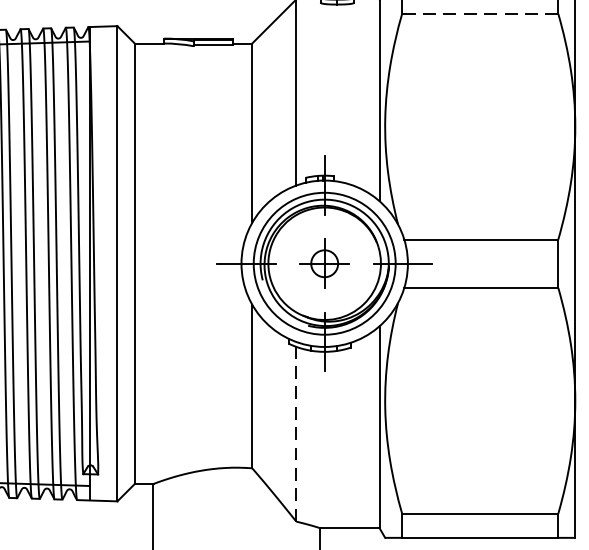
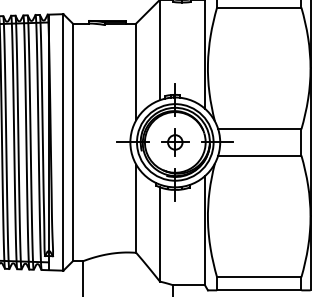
line: (478, 13) -> (258, 7), dashed -> solid
line: (295, 432) -> (159, 233), dashed -> solid

